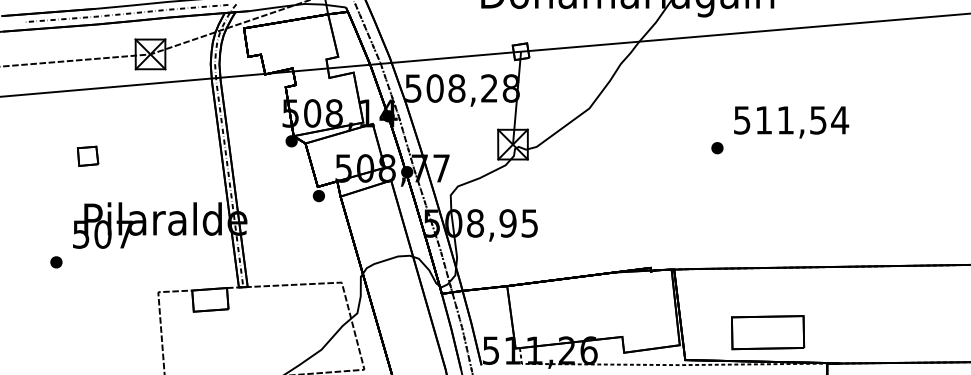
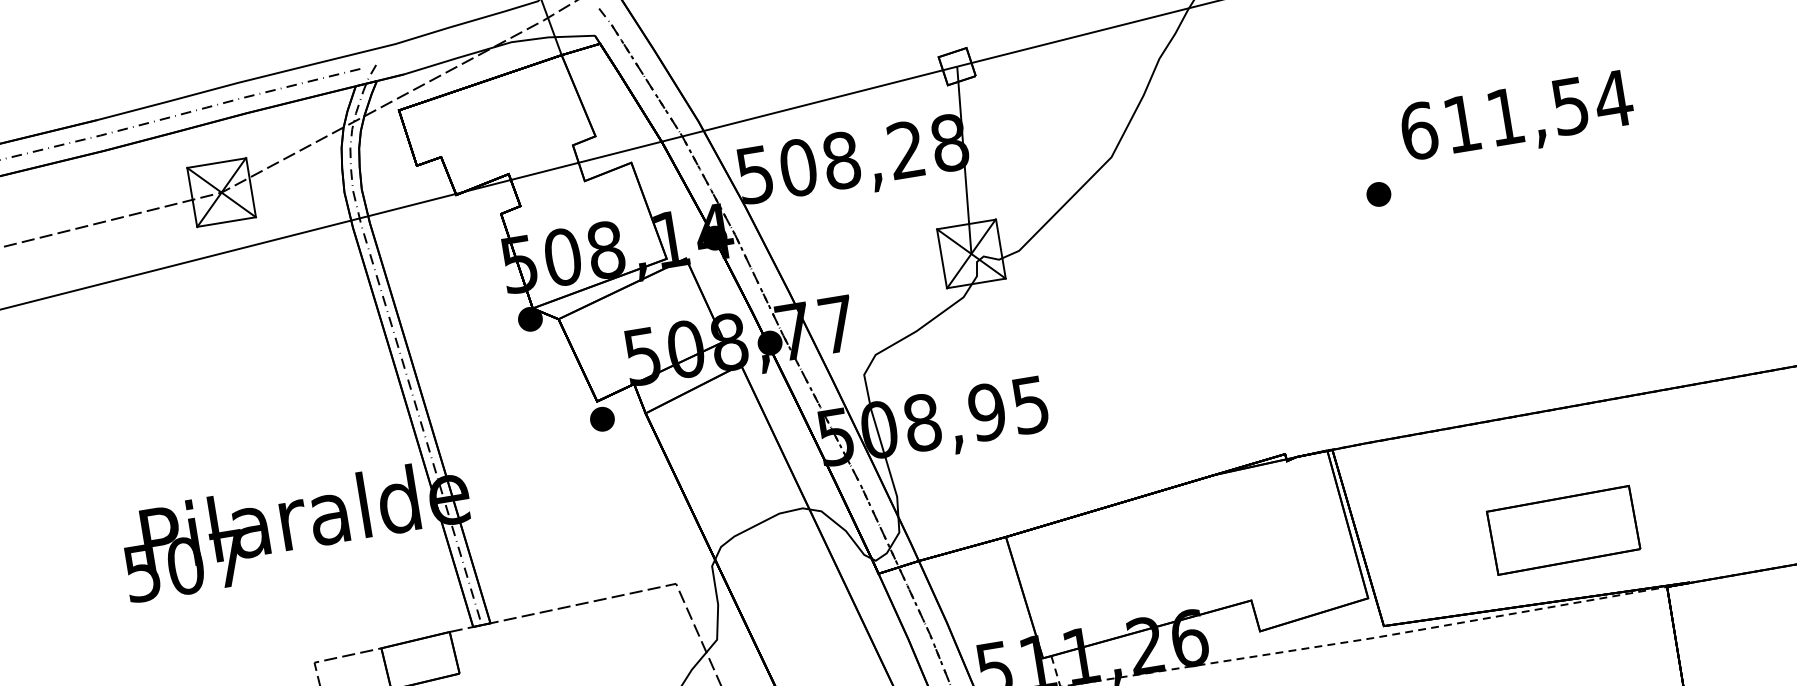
text: (741, 120) -> (1417, 131), 511,54 -> 611,54
part: (87, 155) -> (129, 414), removed
part: (56, 262) -> (102, 636), removed
part: (768, 332) -> (1564, 529), moved

